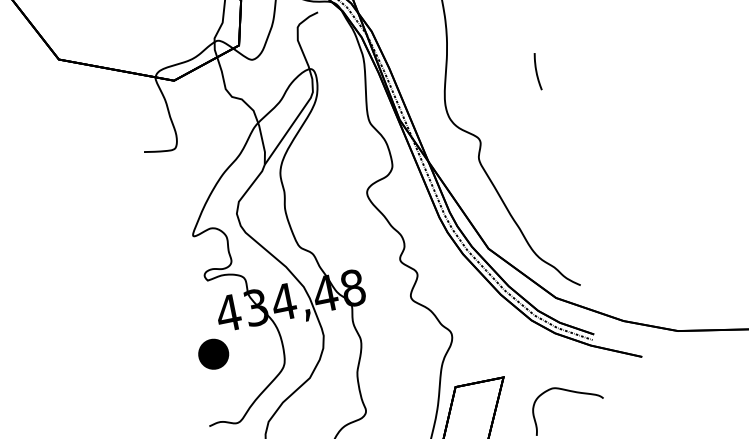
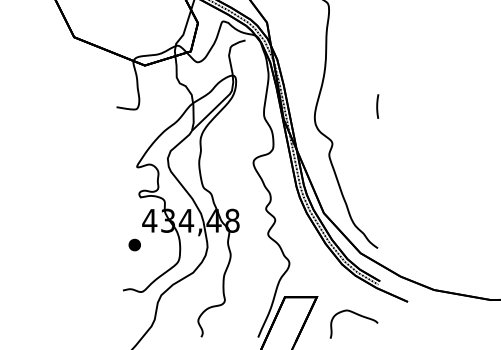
part: (212, 353) -> (134, 244), size x0.62

